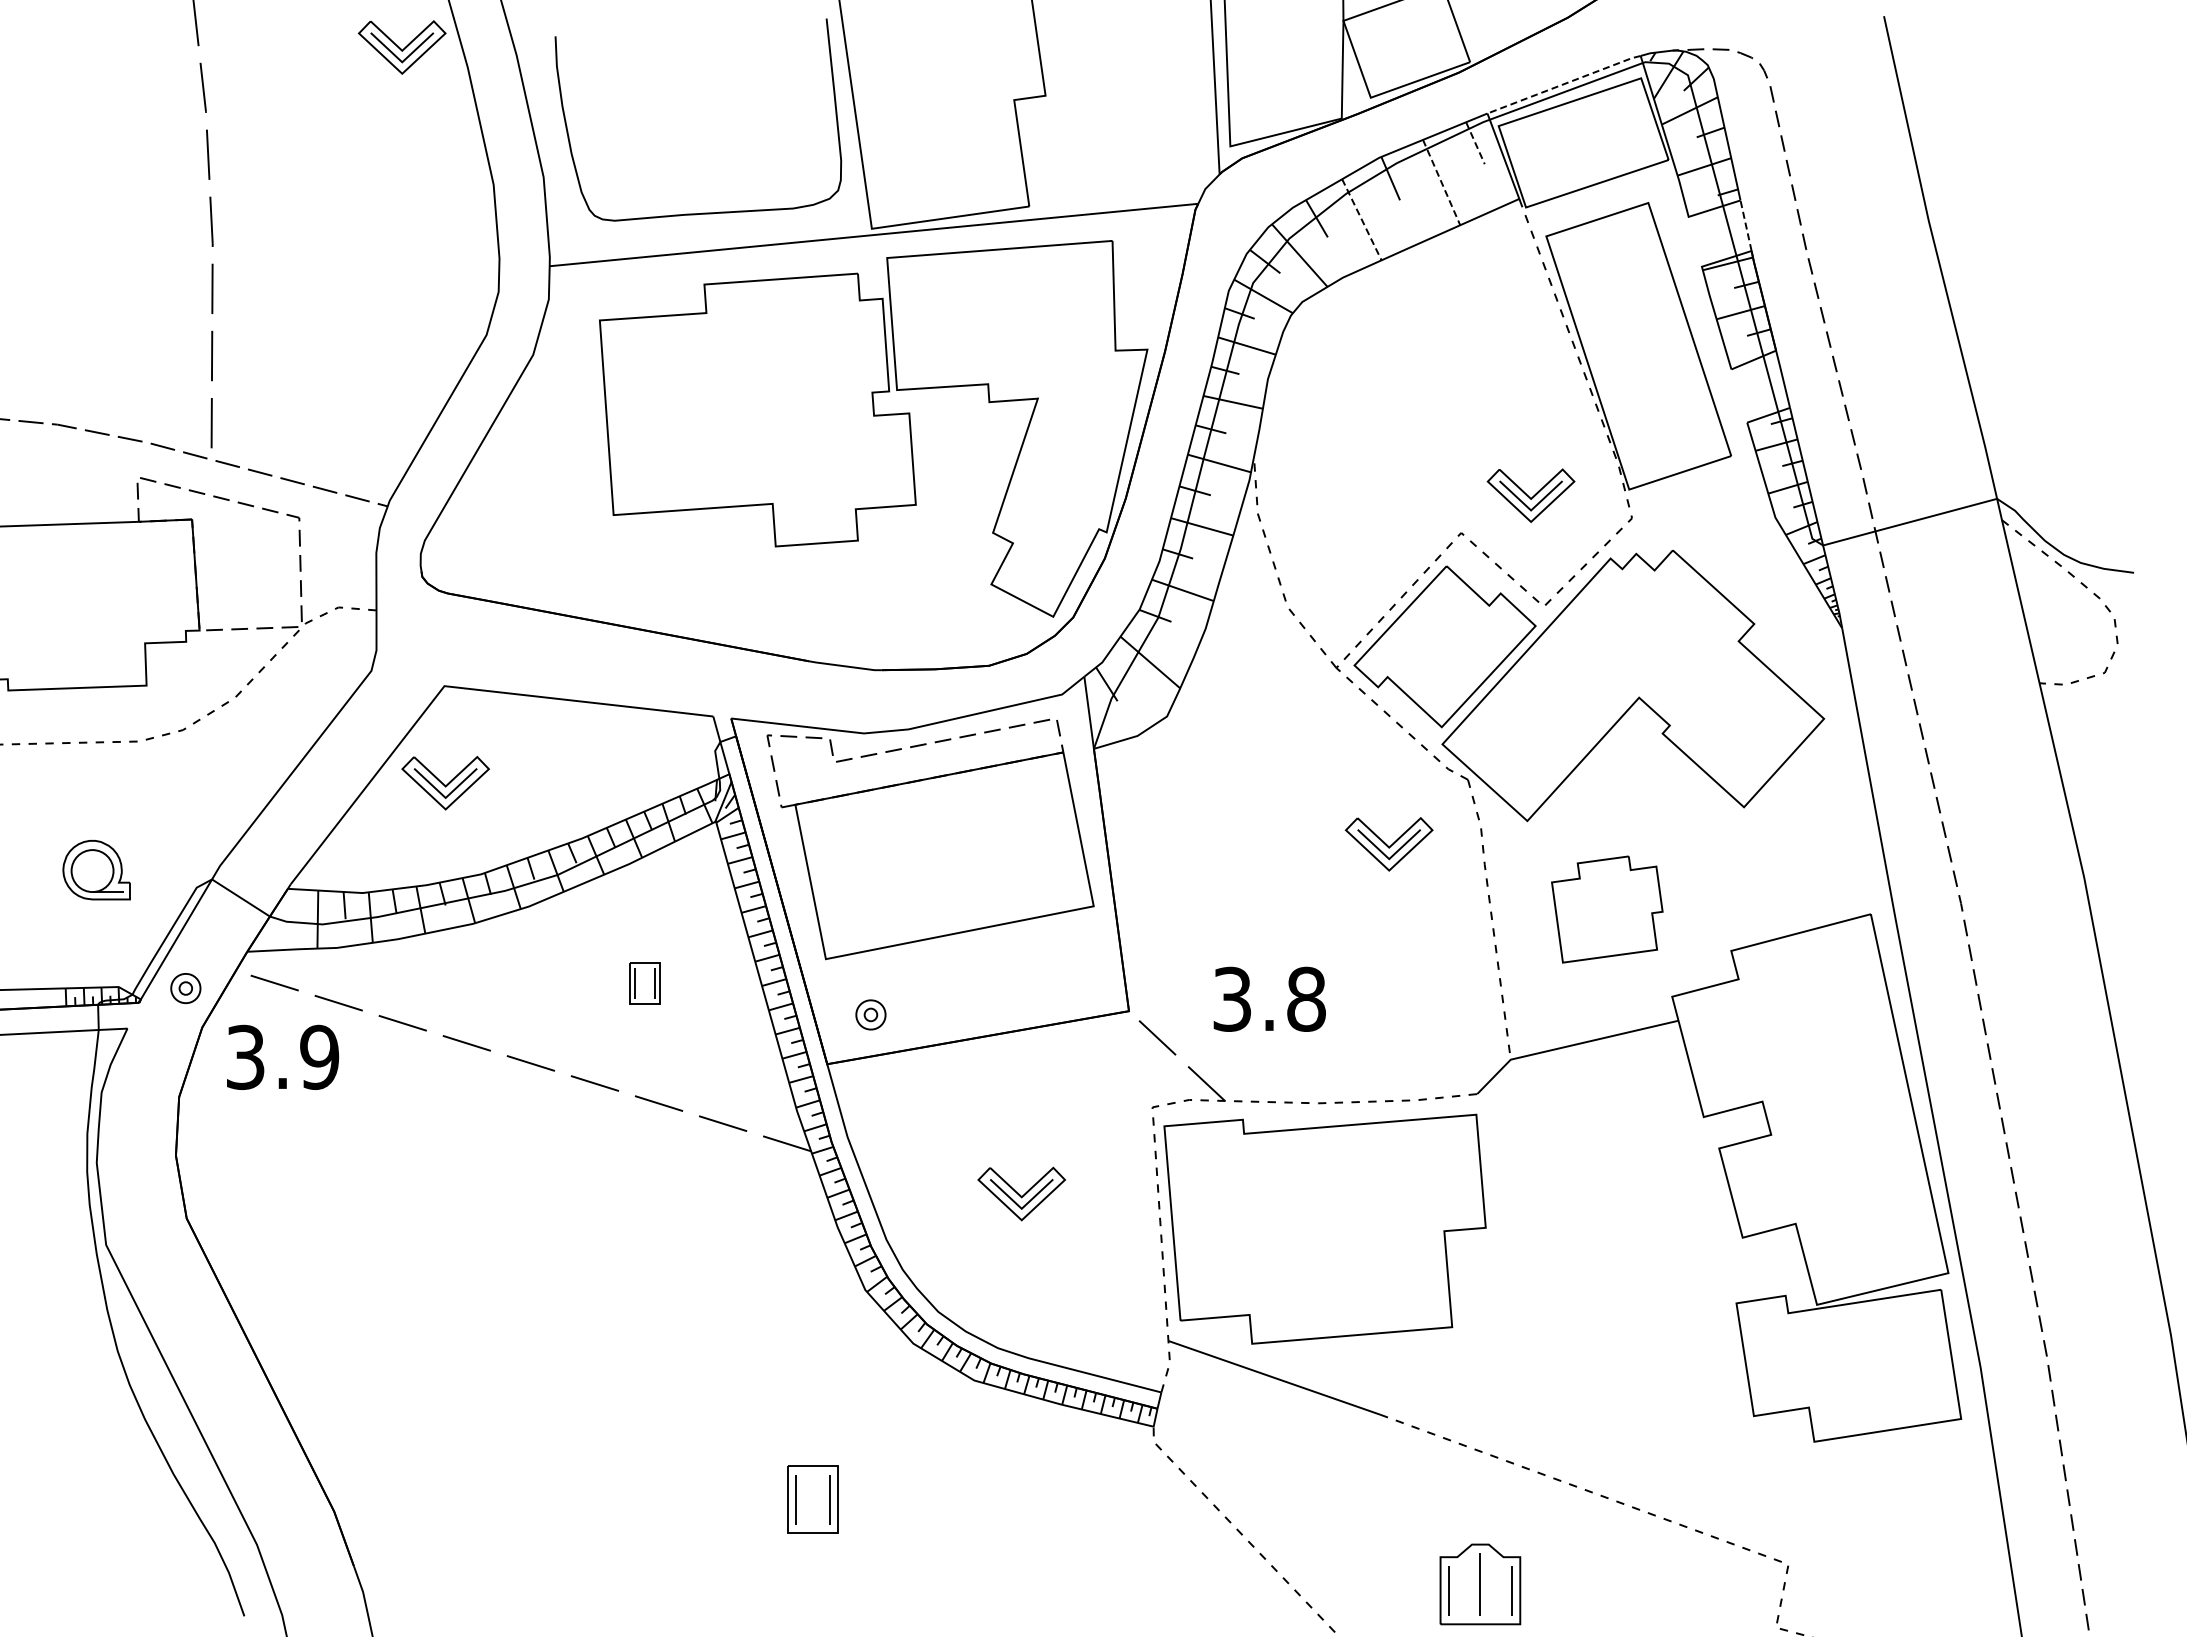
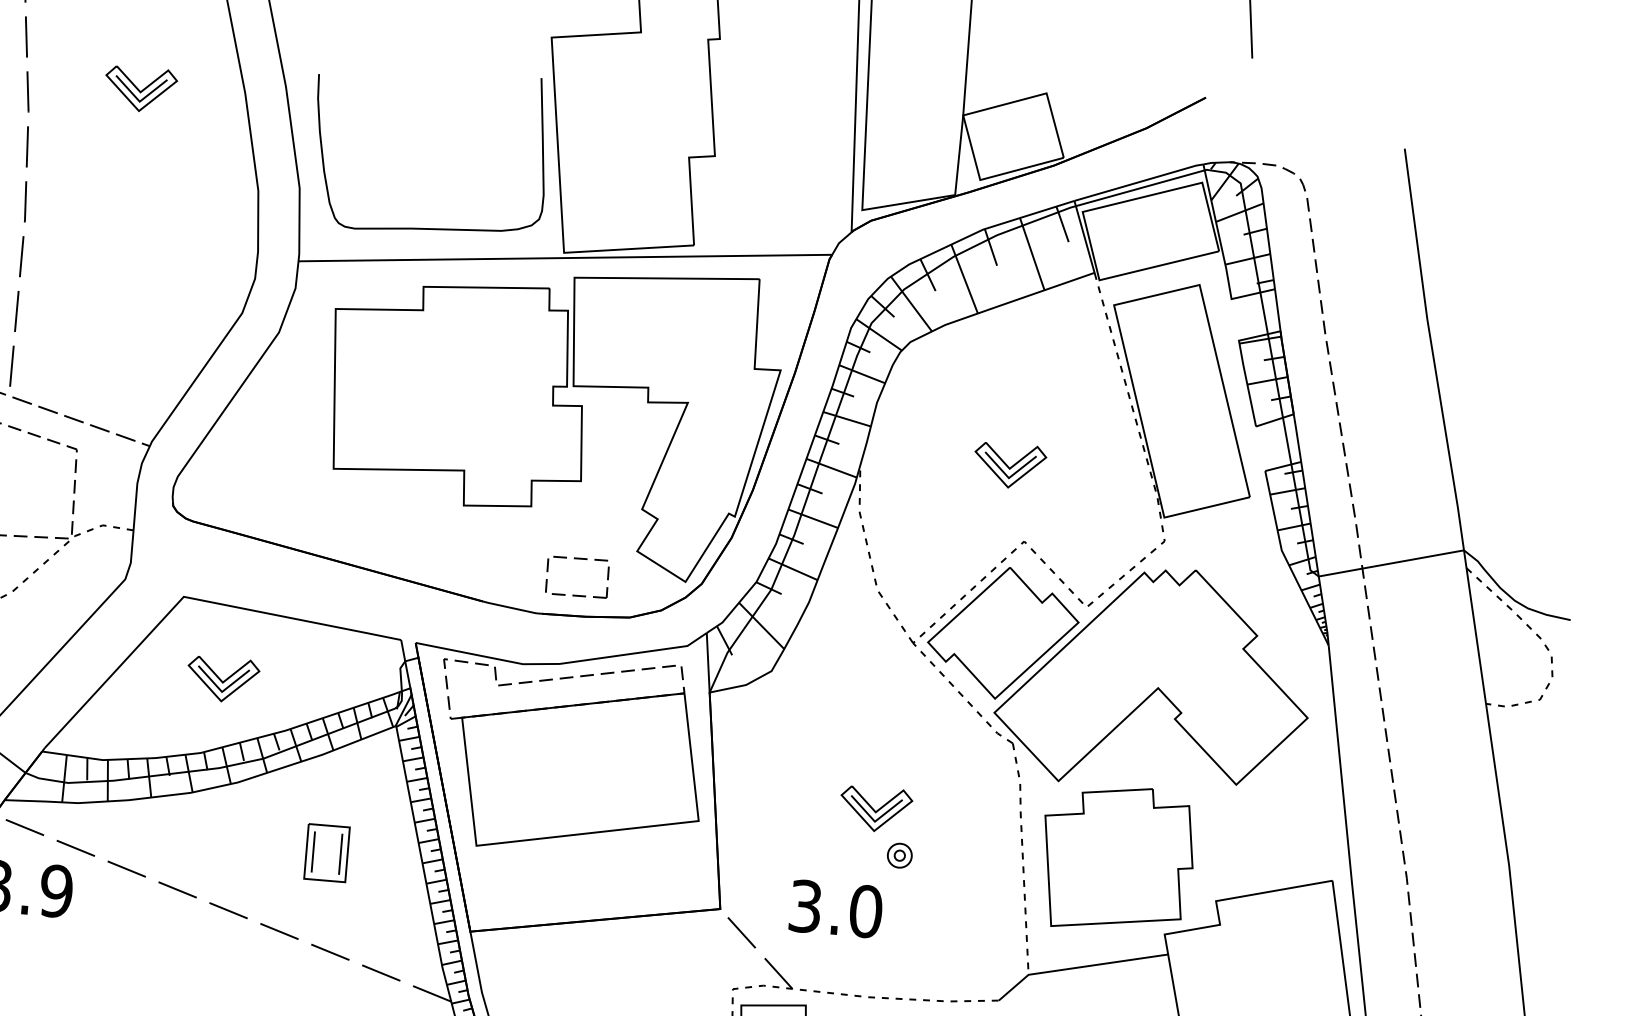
part: (401, 47) -> (140, 89), moved
line: (1563, 84) -> (1138, 182), dashed -> solid
line: (1475, 143) -> (1062, 224), dashed -> solid
line: (1441, 182) -> (1032, 254), dashed -> solid
line: (1362, 220) -> (965, 279), dashed -> solid
line: (1746, 225) -> (1278, 310), dashed -> solid
part: (1530, 495) -> (1009, 465), moved
part: (921, 600) -> (579, 559), added
part: (445, 783) -> (222, 680), moved
part: (1388, 844) -> (875, 809), moved
part: (1607, 909) -> (1117, 858), size x1.67
part: (644, 983) -> (326, 853), size x1.67
text: (1306, 999) -> (865, 911), 3.8 -> 3.0
part: (870, 1014) -> (899, 855), moved

